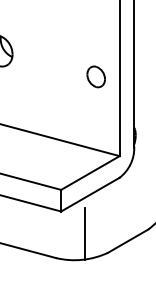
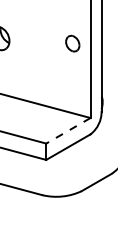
part: (95, 76) -> (72, 43), moved
line: (90, 173) -> (68, 131), solid -> dashed
line: (85, 233) -> (64, 176), removed

